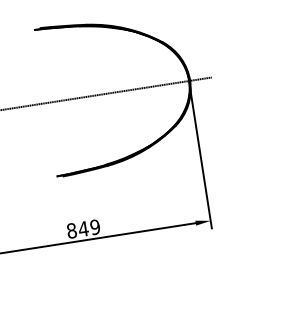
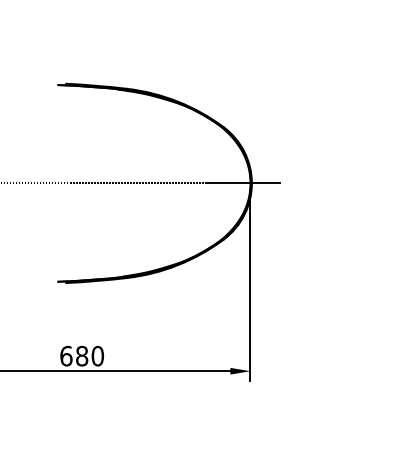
text: (83, 228) -> (81, 355), 849 -> 680

